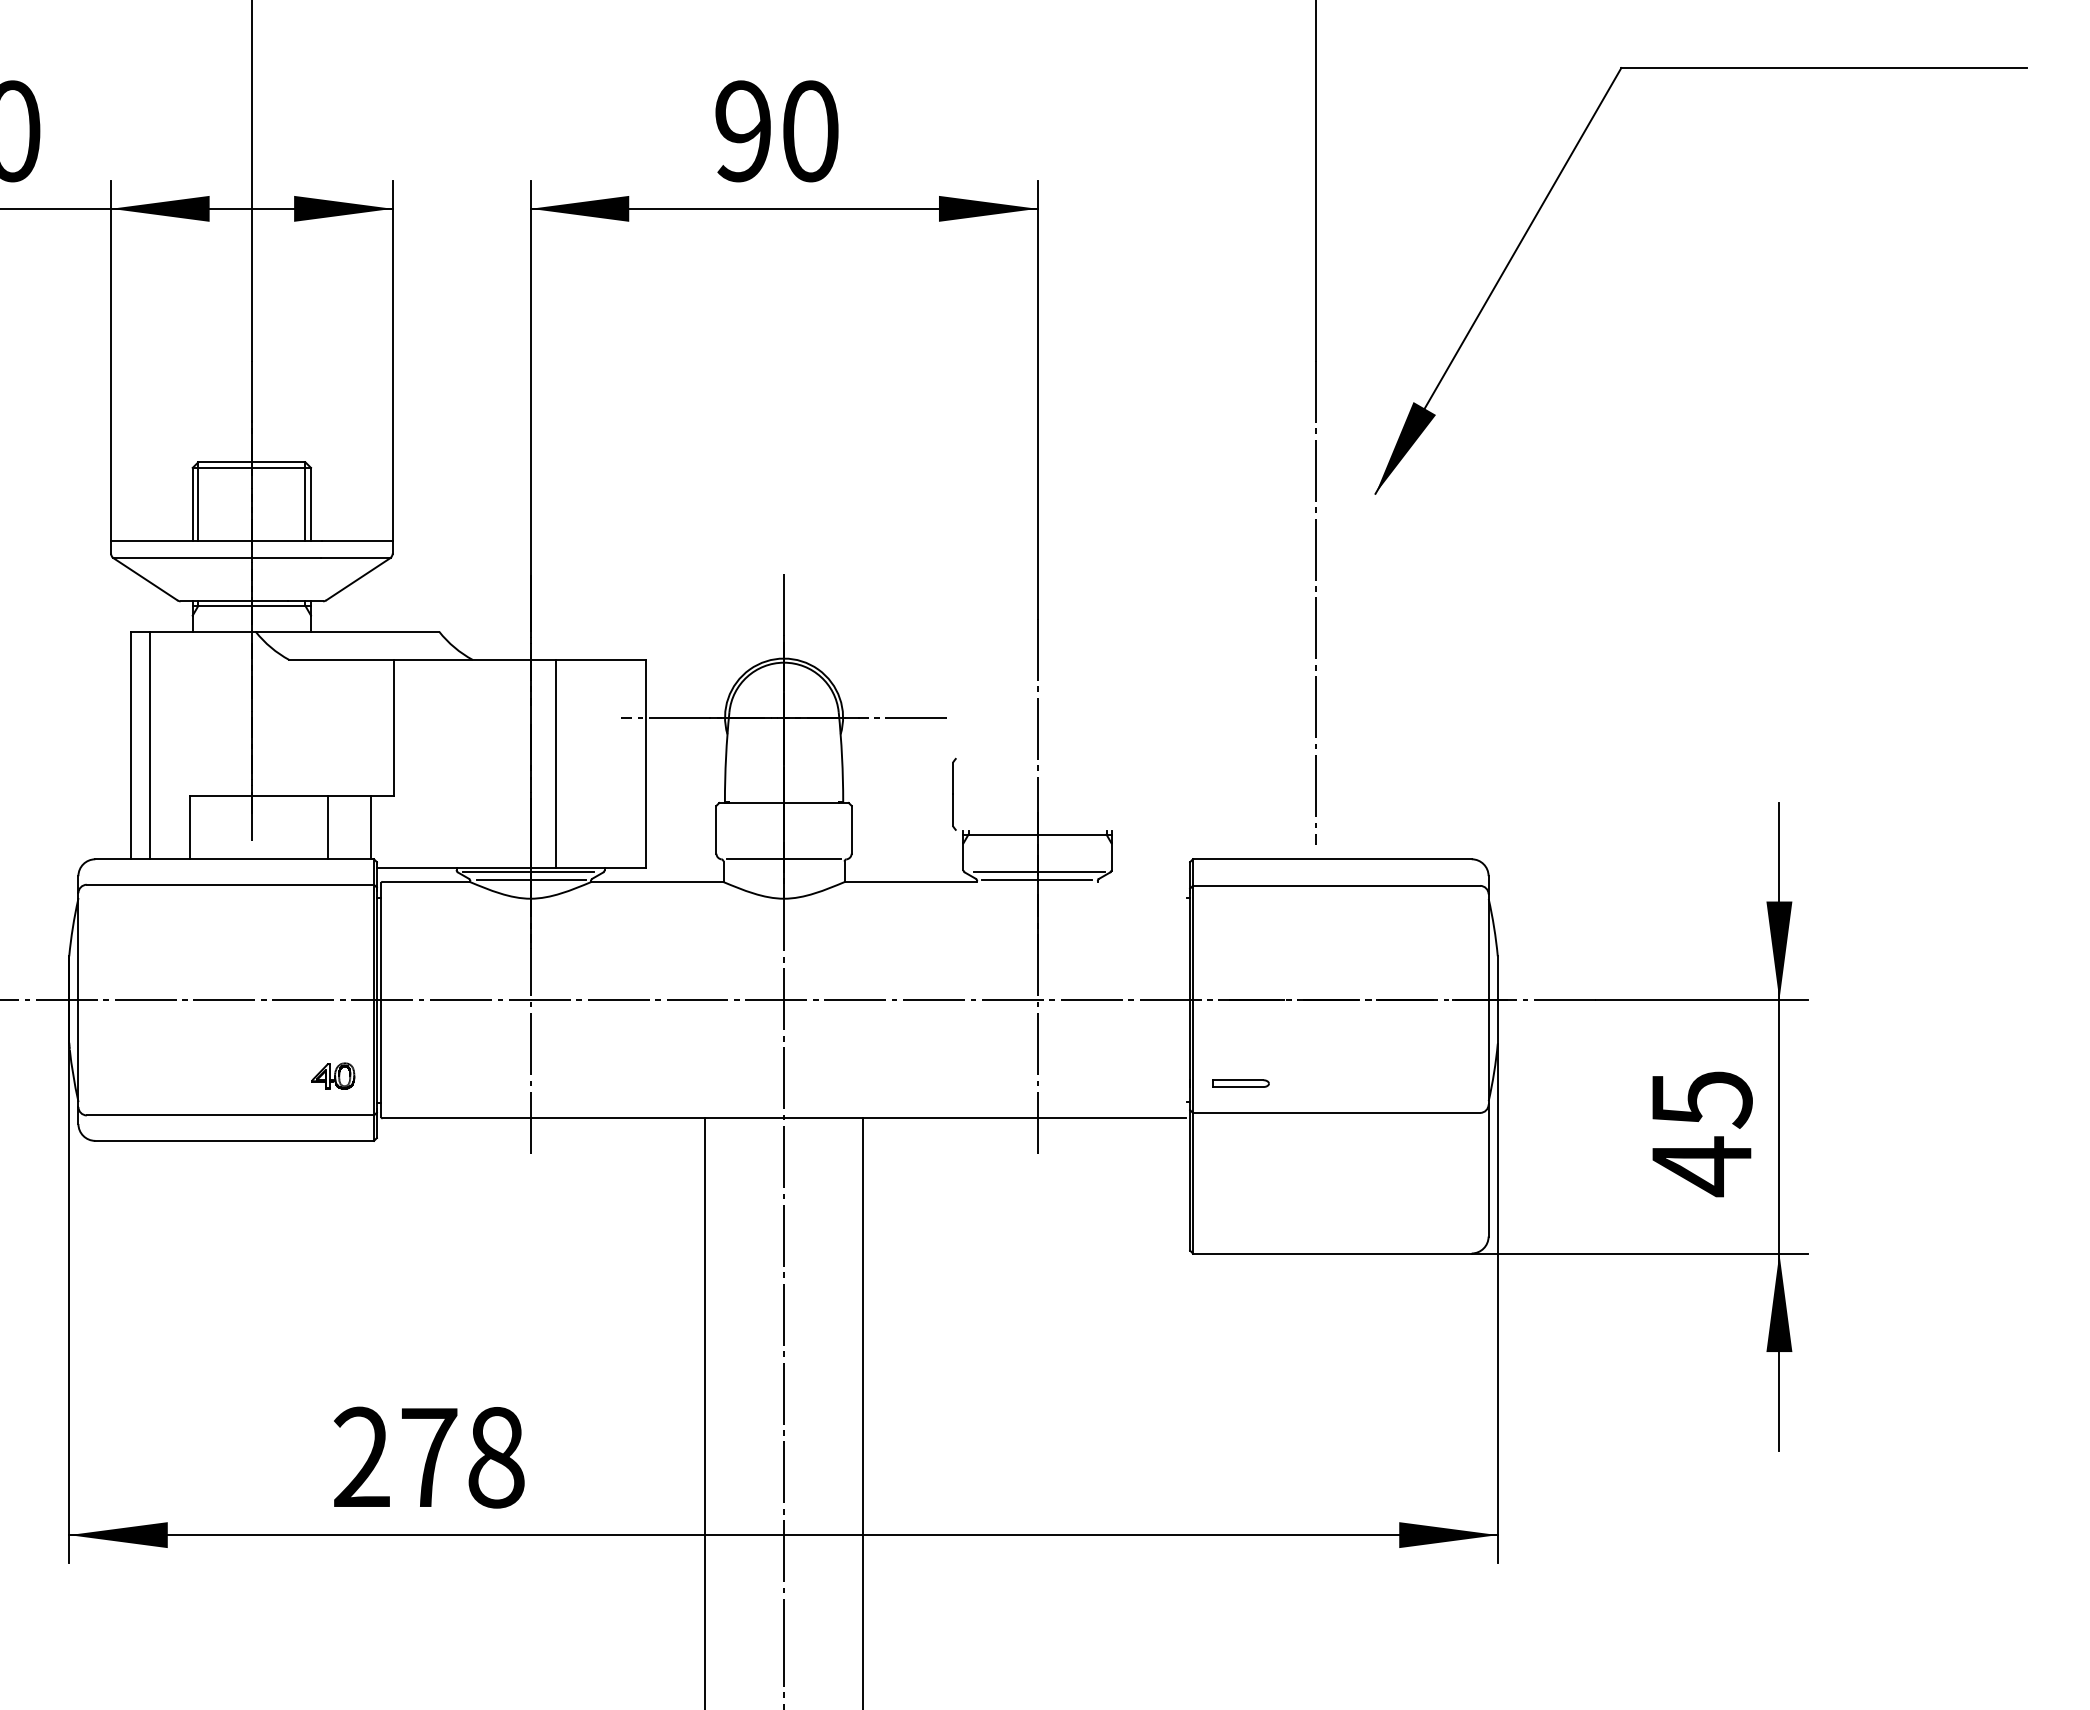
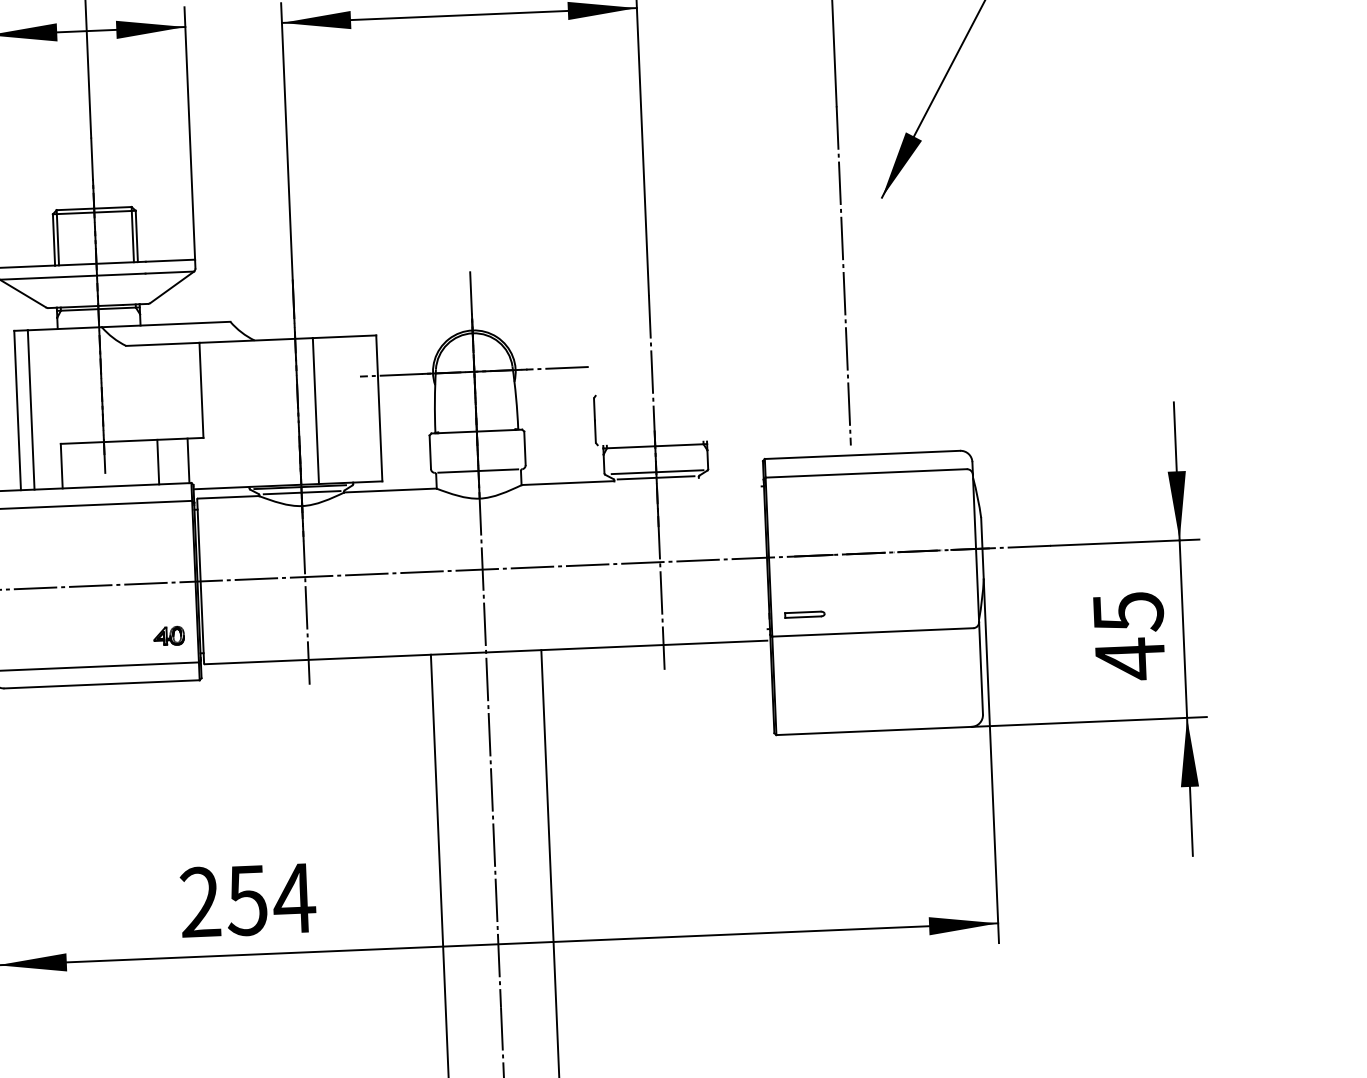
text: (462, 1457) -> (270, 899), 278 -> 254

